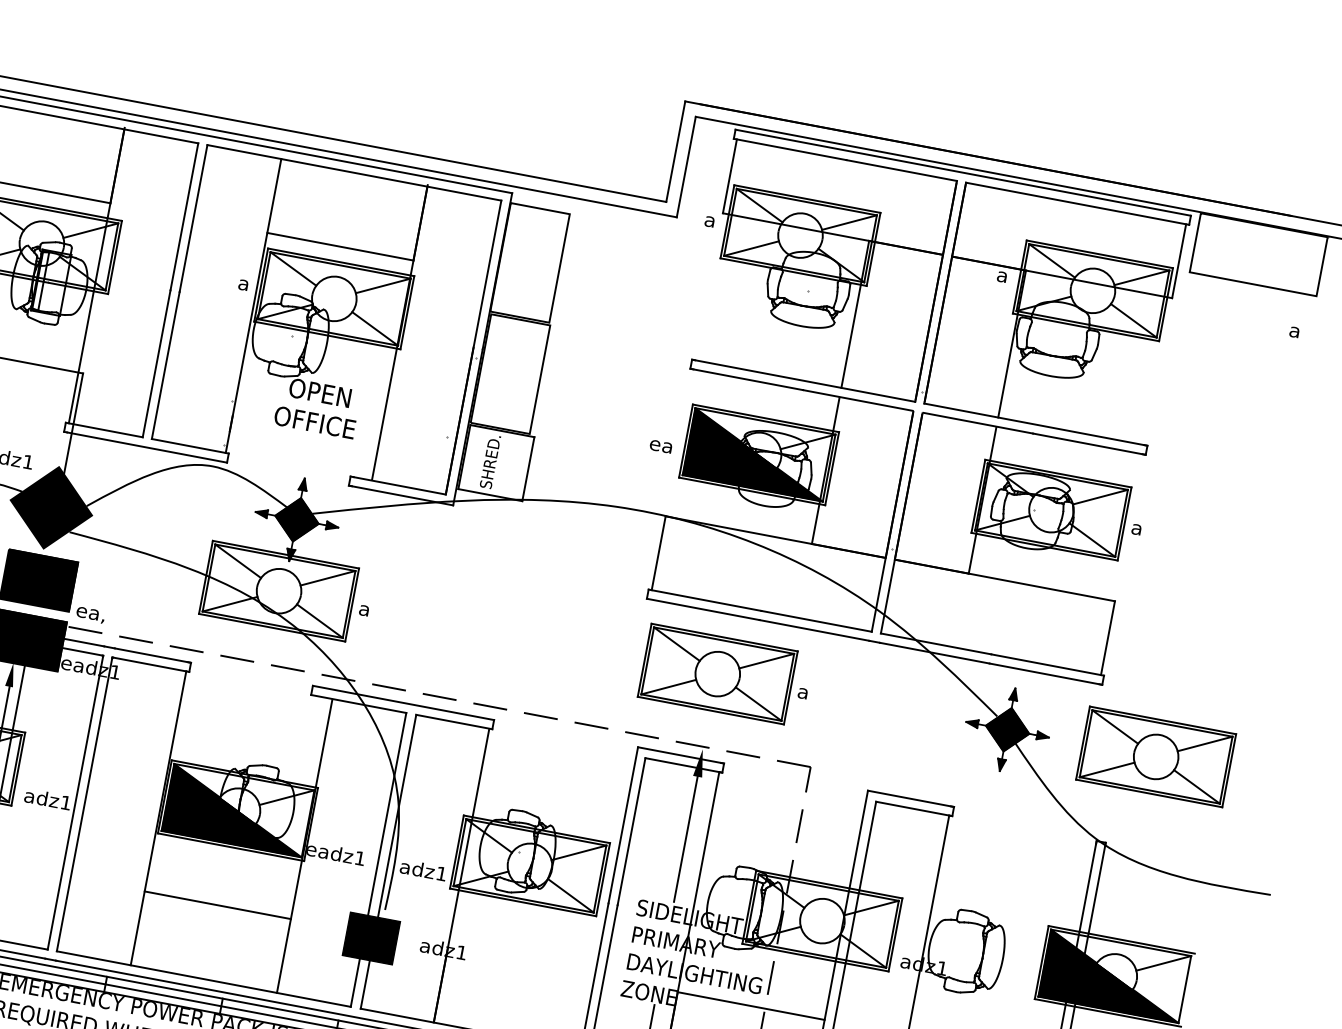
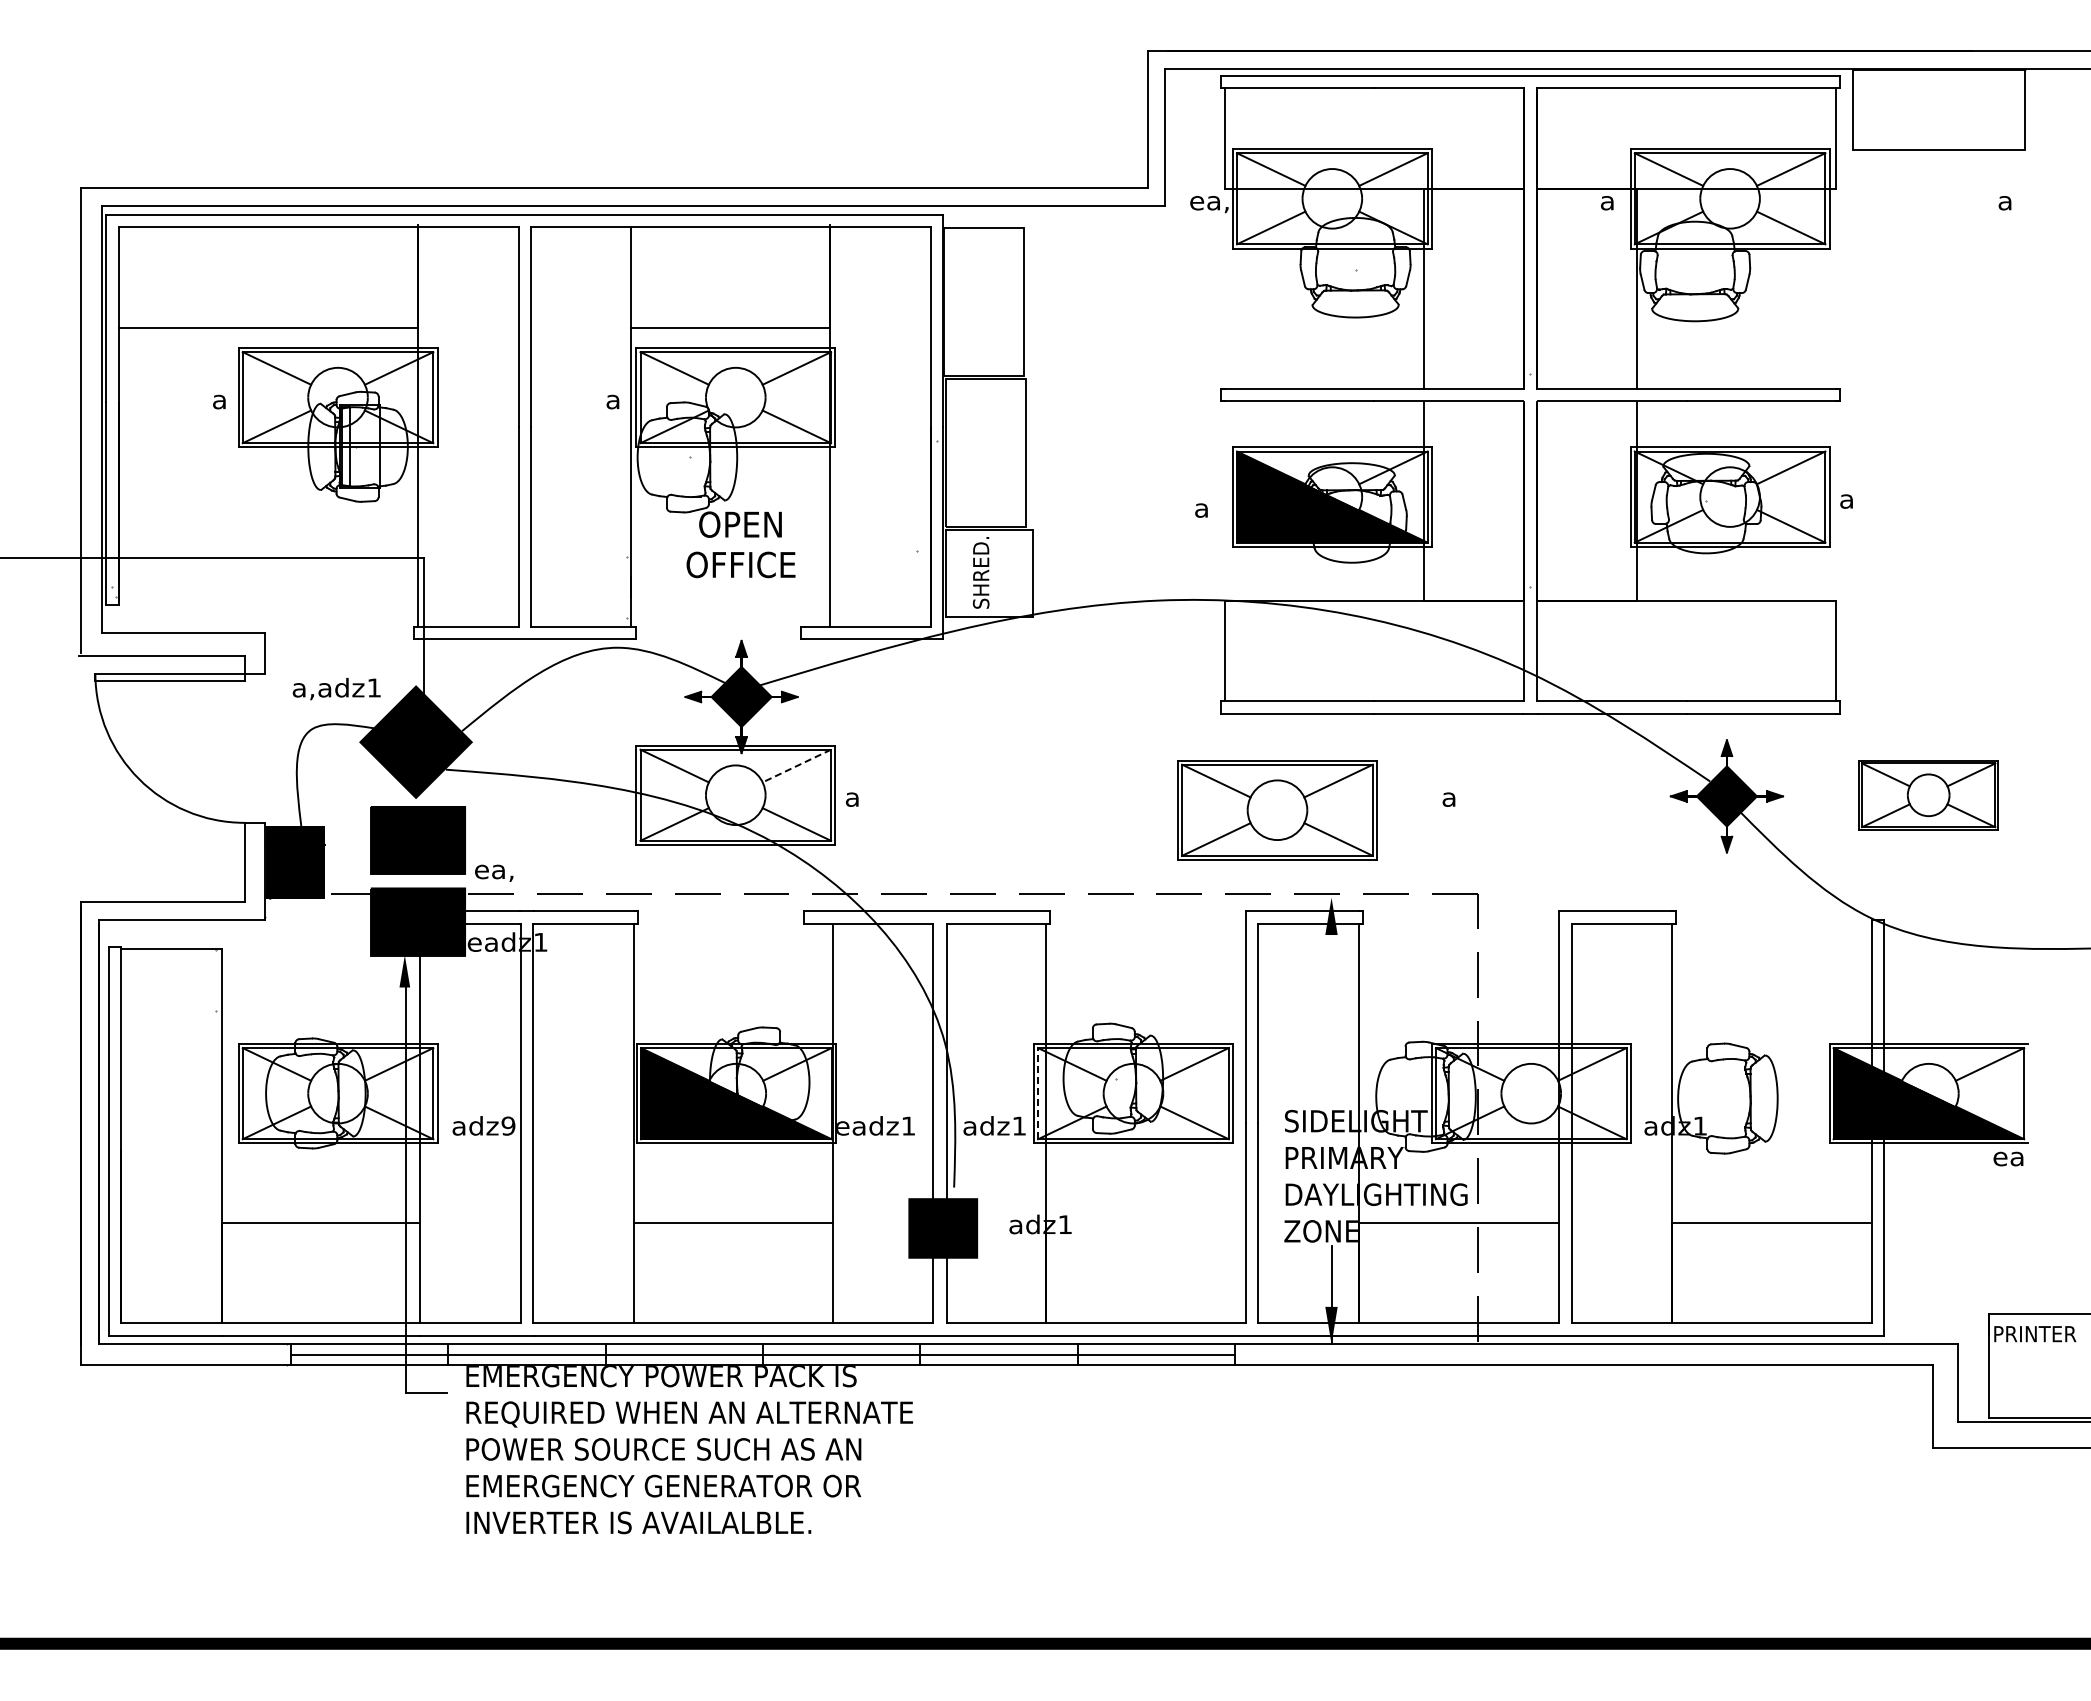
text: (709, 222) -> (1209, 204), a -> ea,
text: (661, 446) -> (1201, 510), ea -> a
line: (327, 578) -> (796, 766), solid -> dashed
part: (717, 674) -> (1277, 810), moved
part: (1155, 757) -> (1928, 795), size x0.7
text: (66, 802) -> (508, 1125), adz1 -> adz9
line: (686, 834) -> (1331, 1013), removed
line: (460, 852) -> (1038, 1093), solid -> dashed

